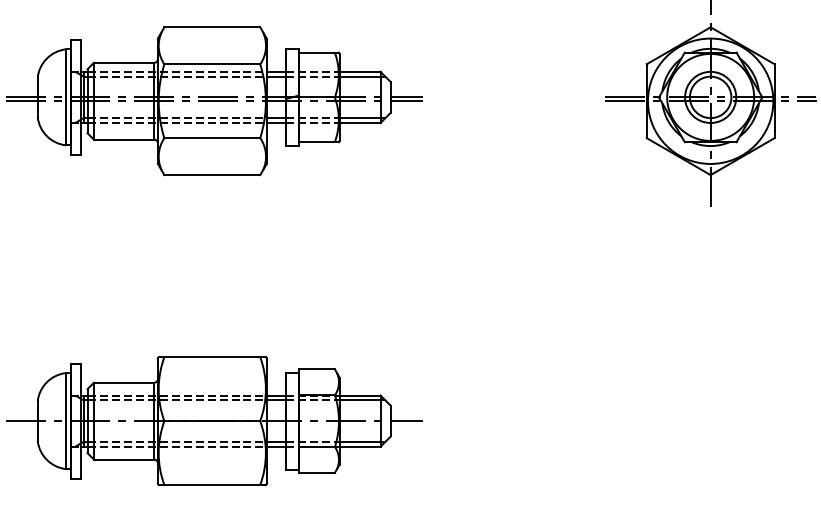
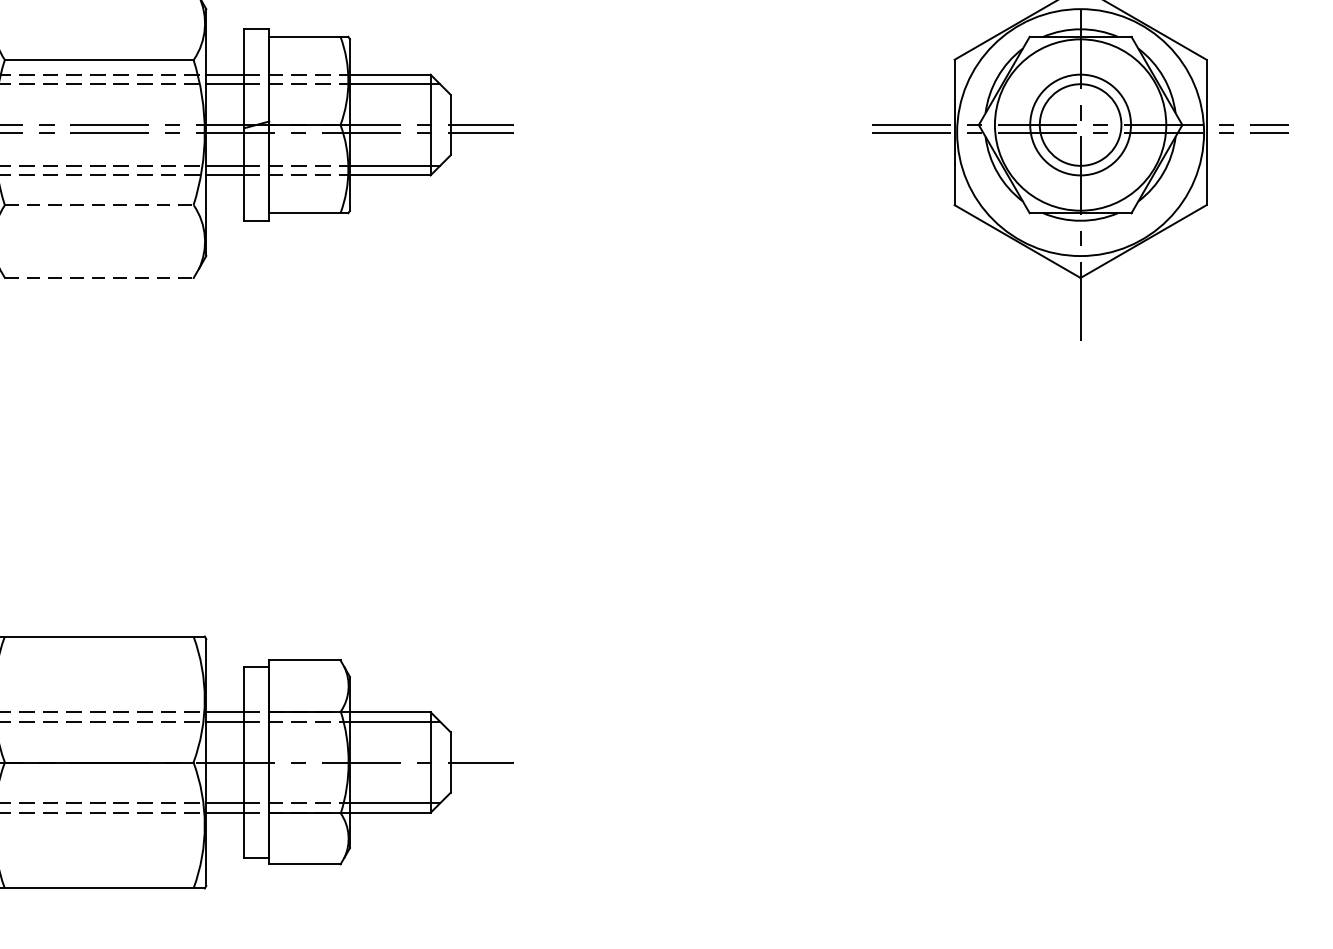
line: (212, 138) -> (99, 205), solid -> dashed
line: (212, 175) -> (99, 278), solid -> dashed

